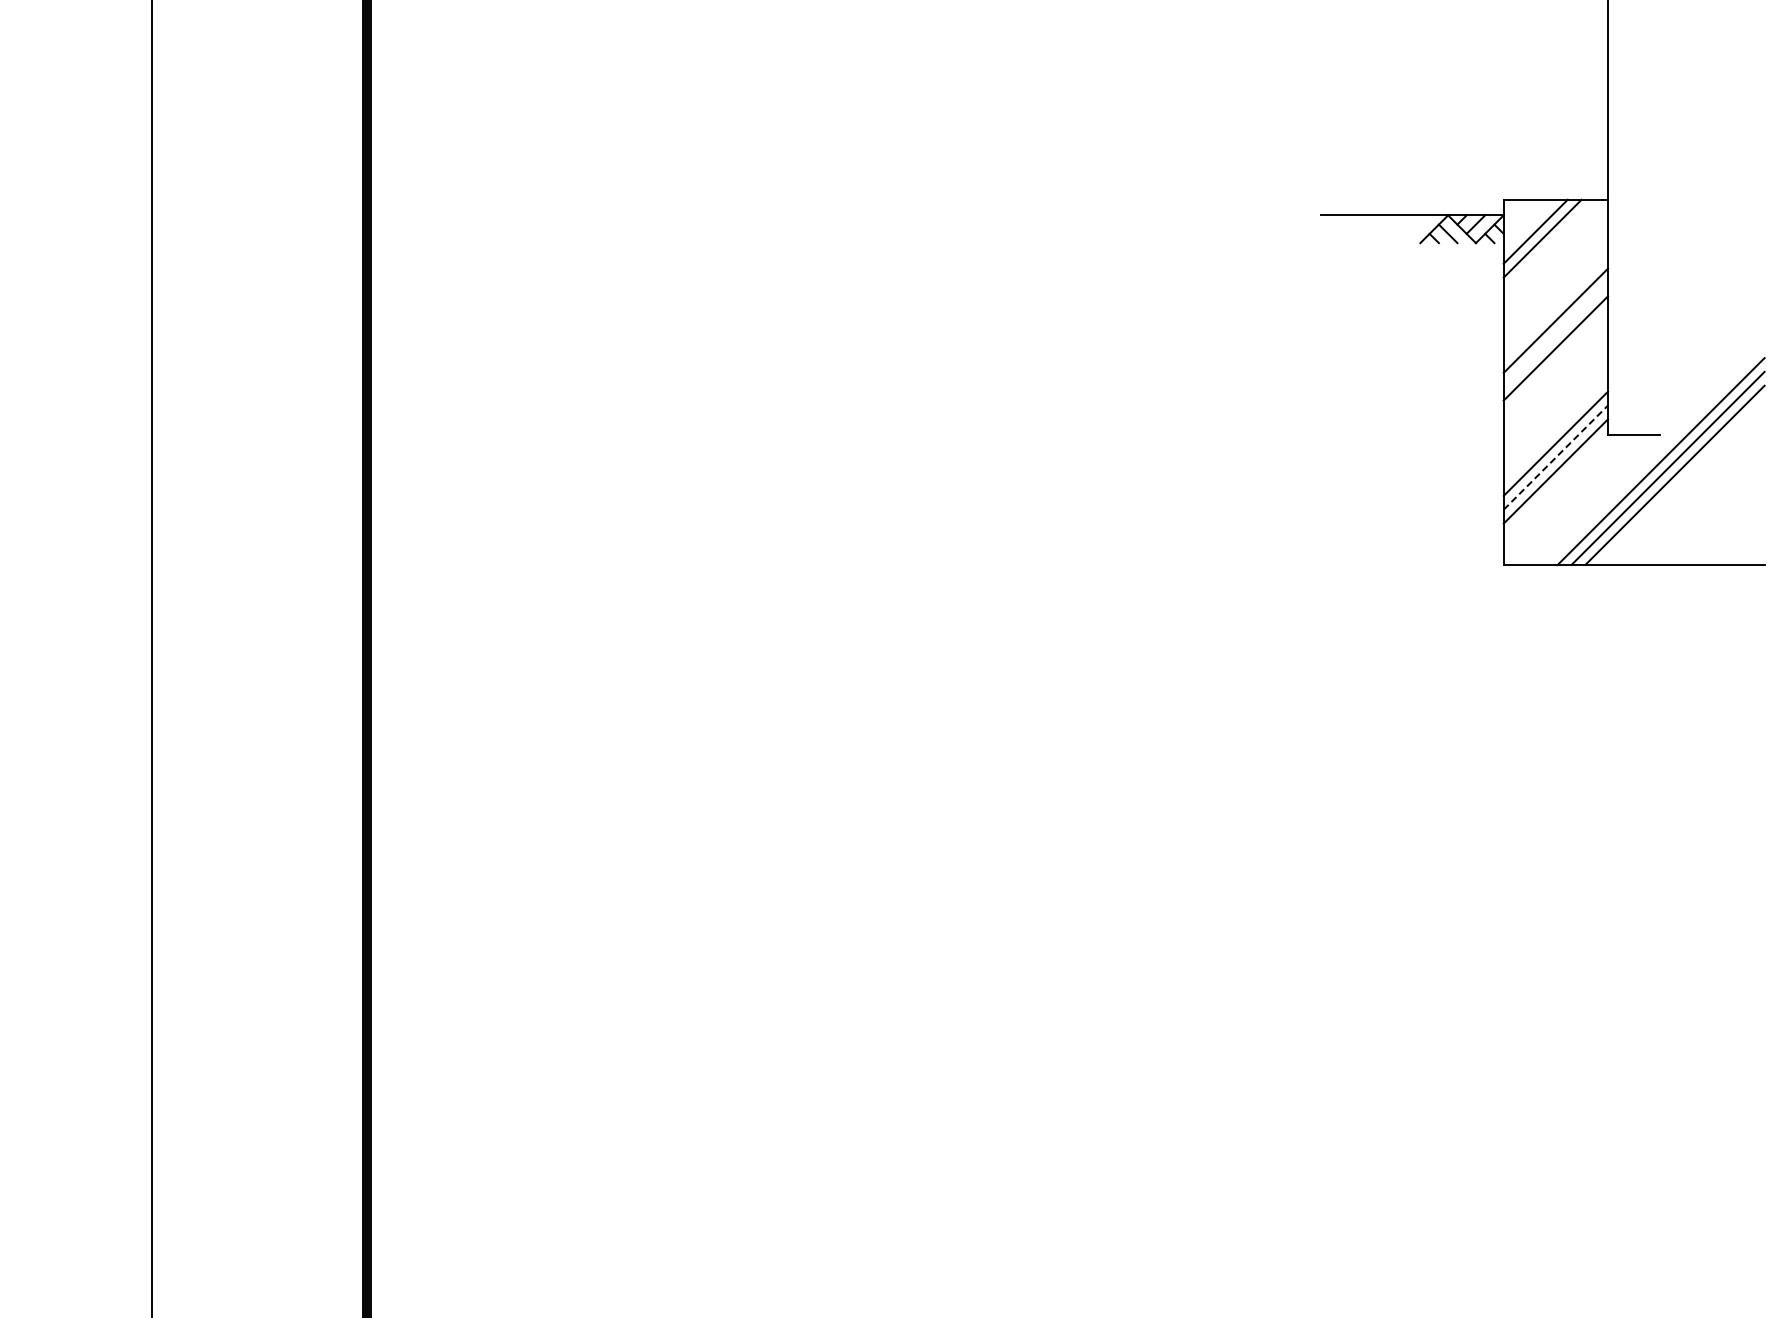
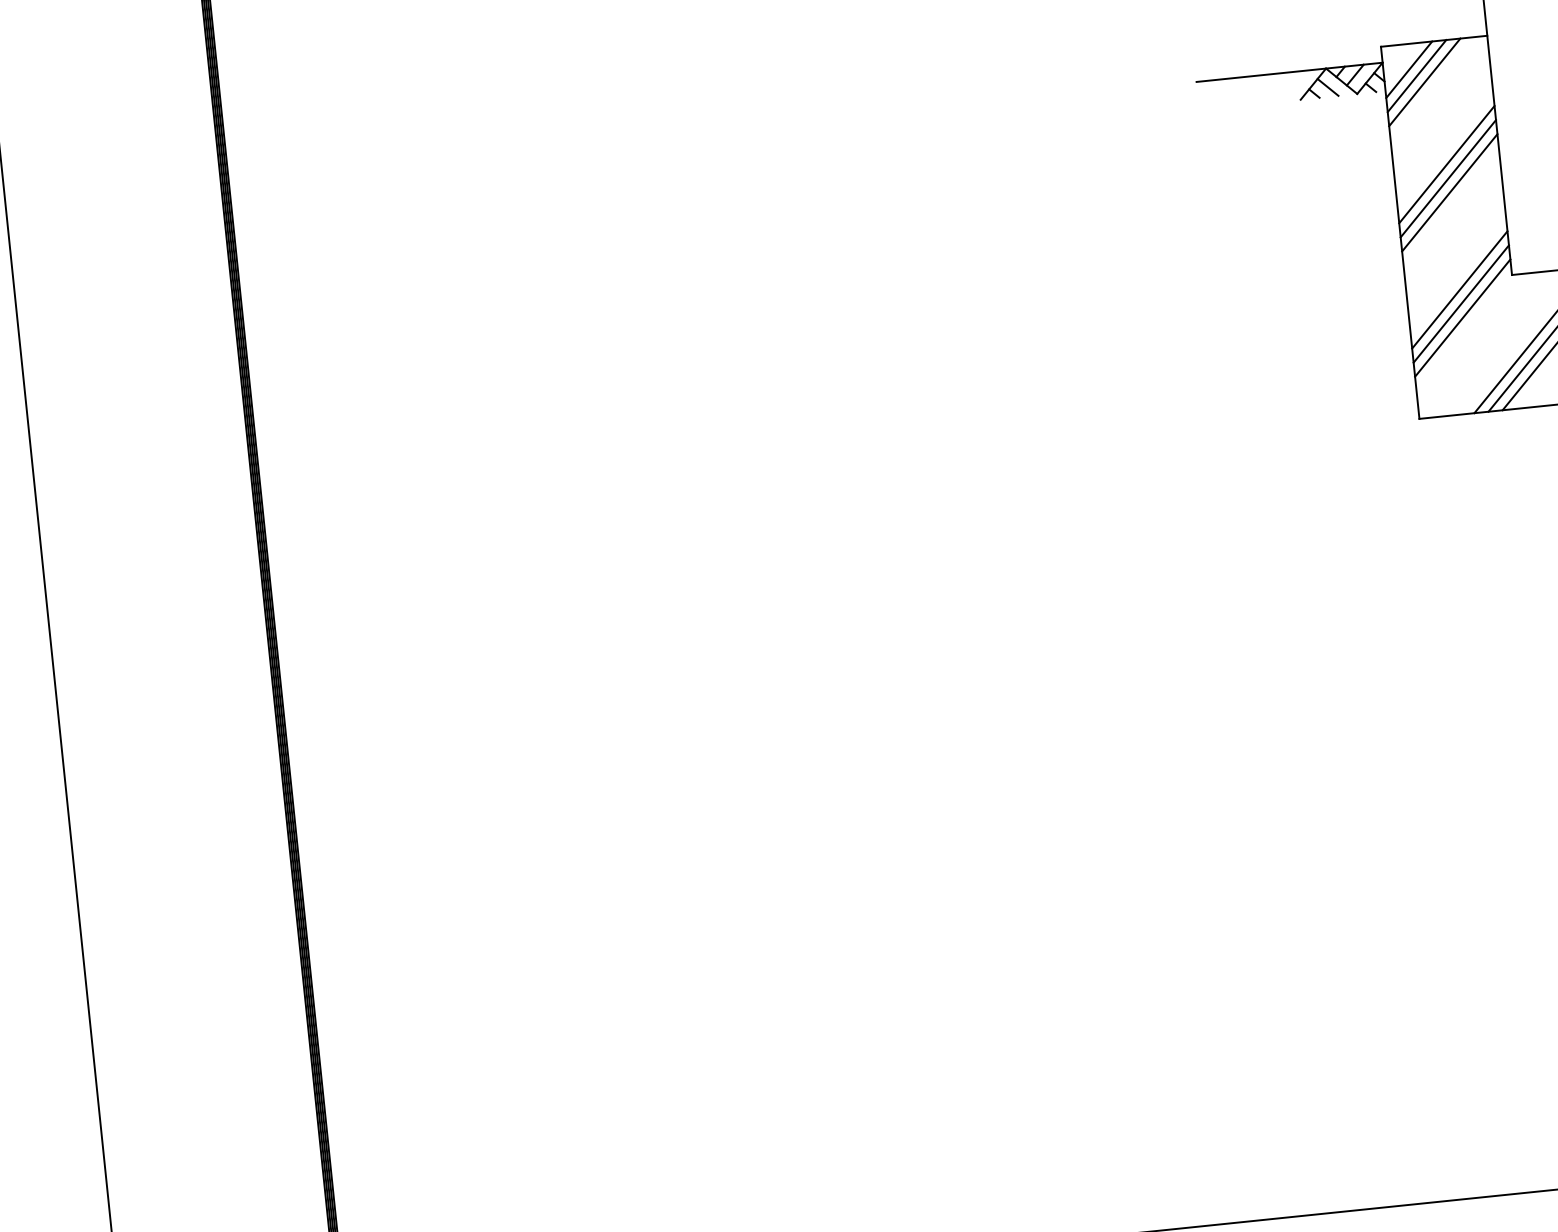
line: (1528, 224) -> (1408, 69), added
line: (1555, 334) -> (1447, 178), added
line: (1555, 457) -> (1460, 303), dashed -> solid

